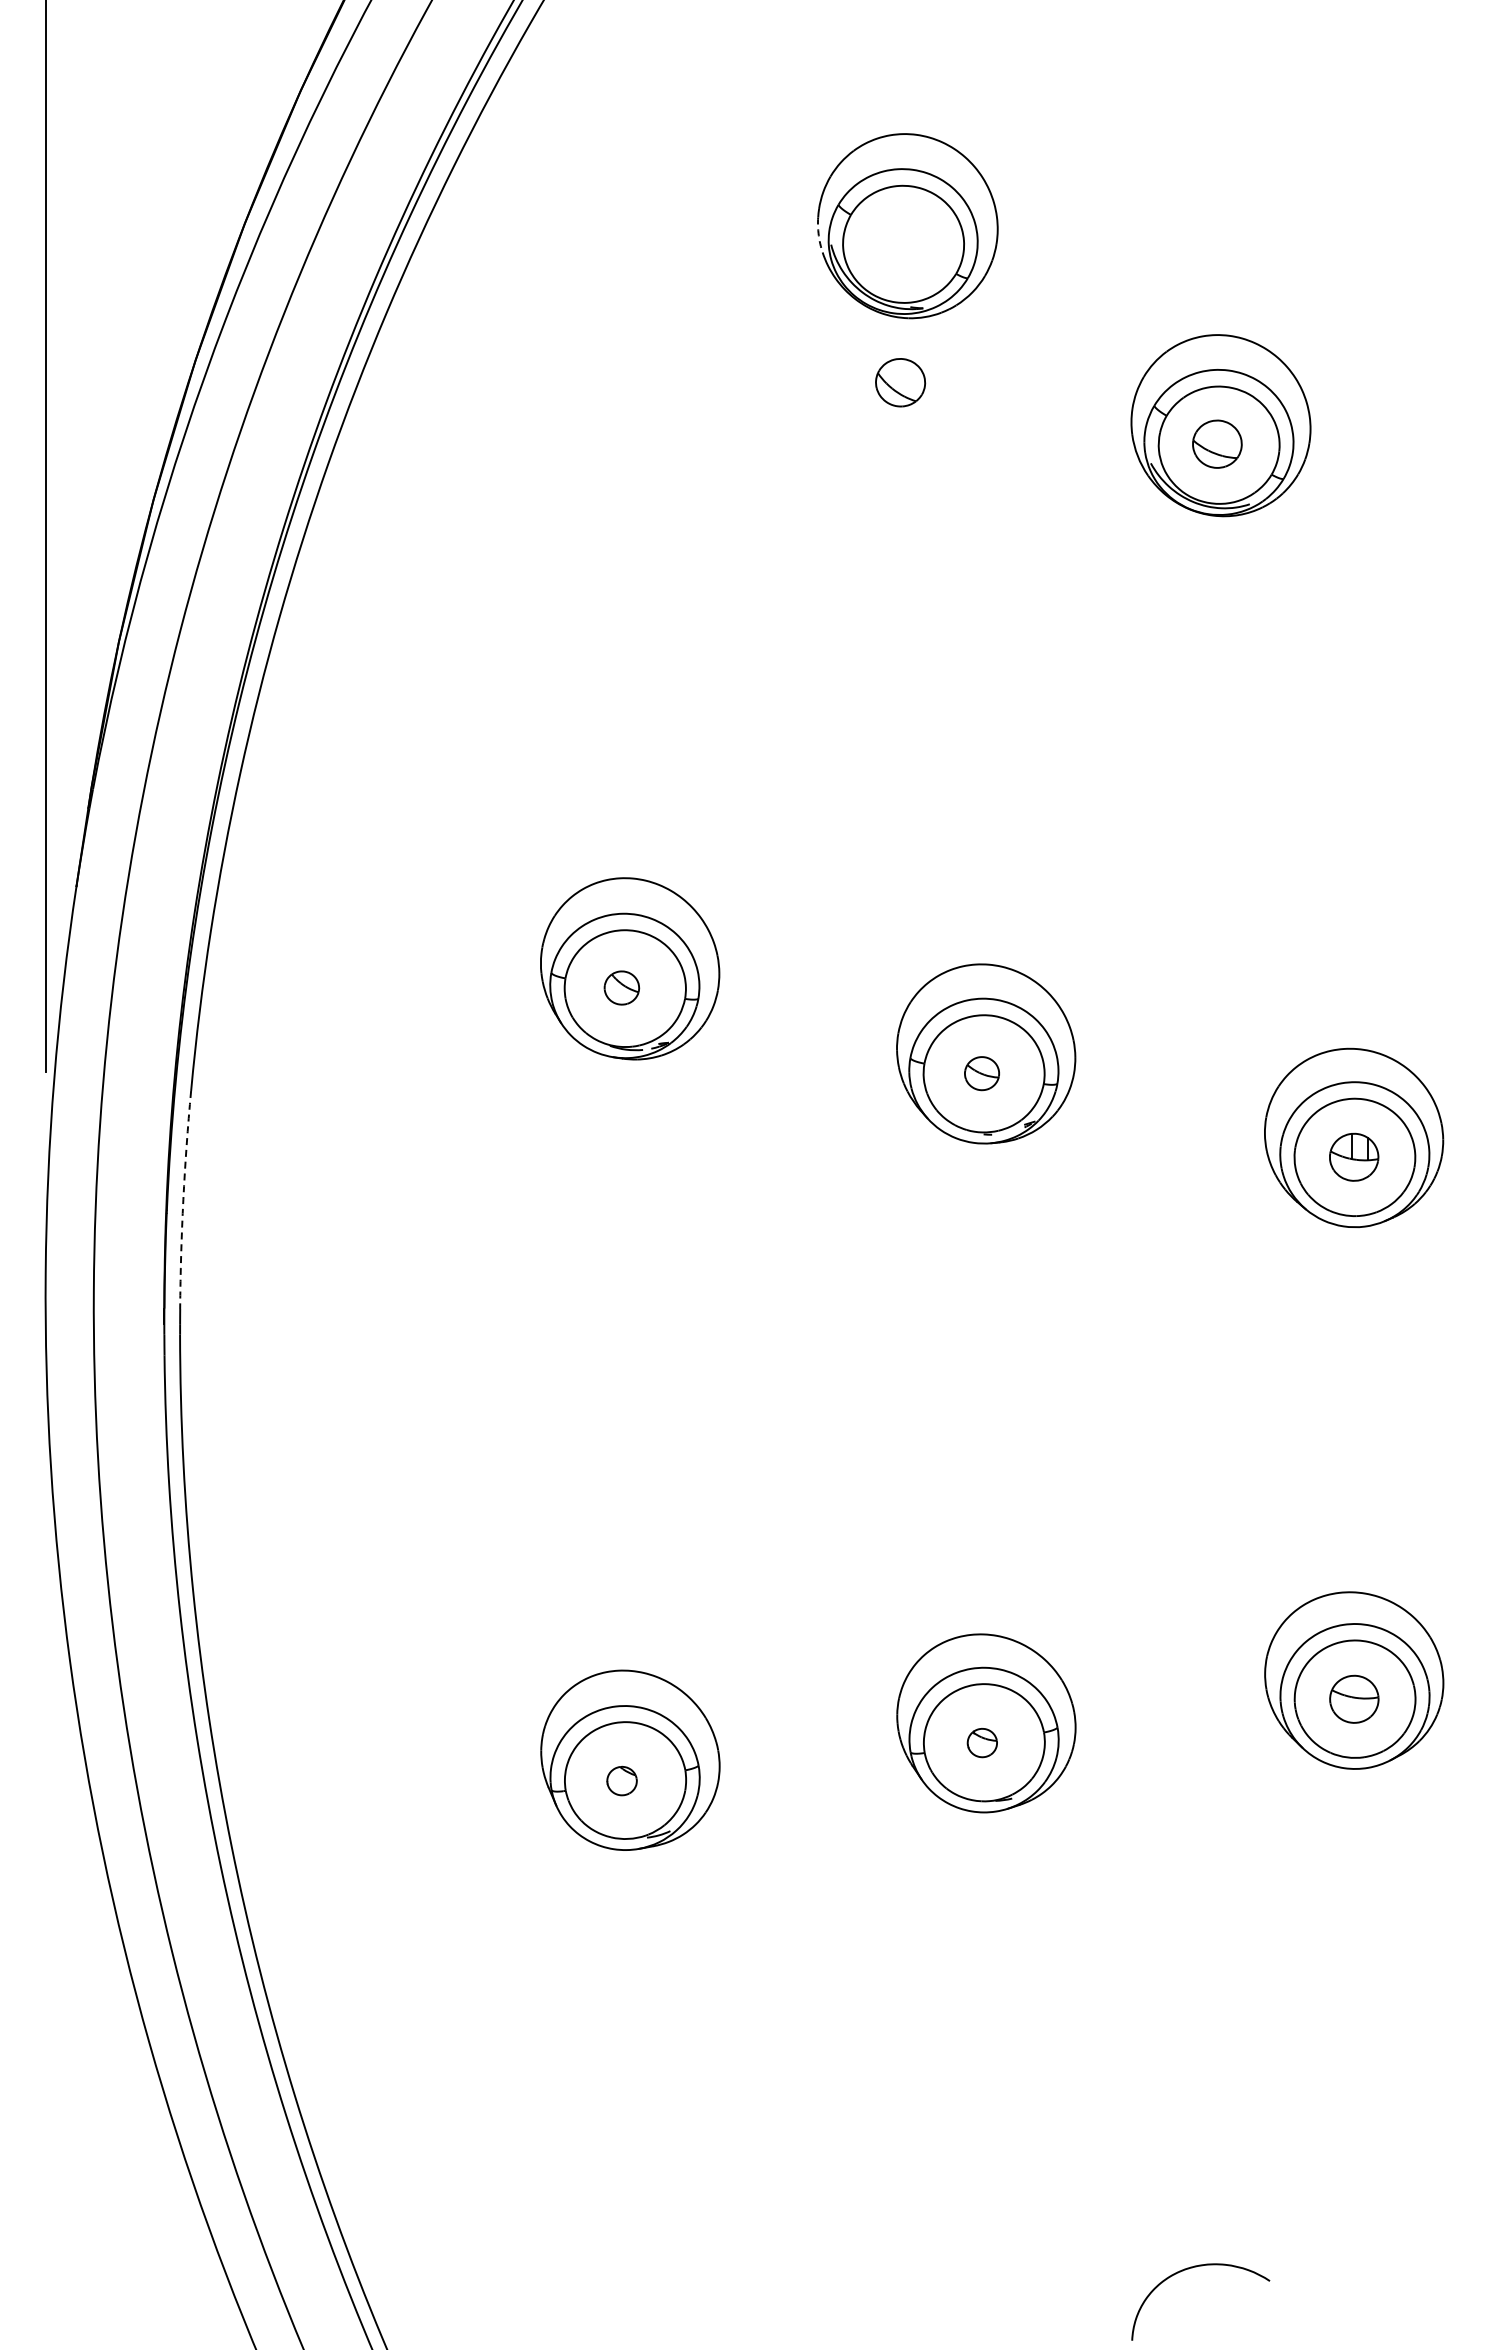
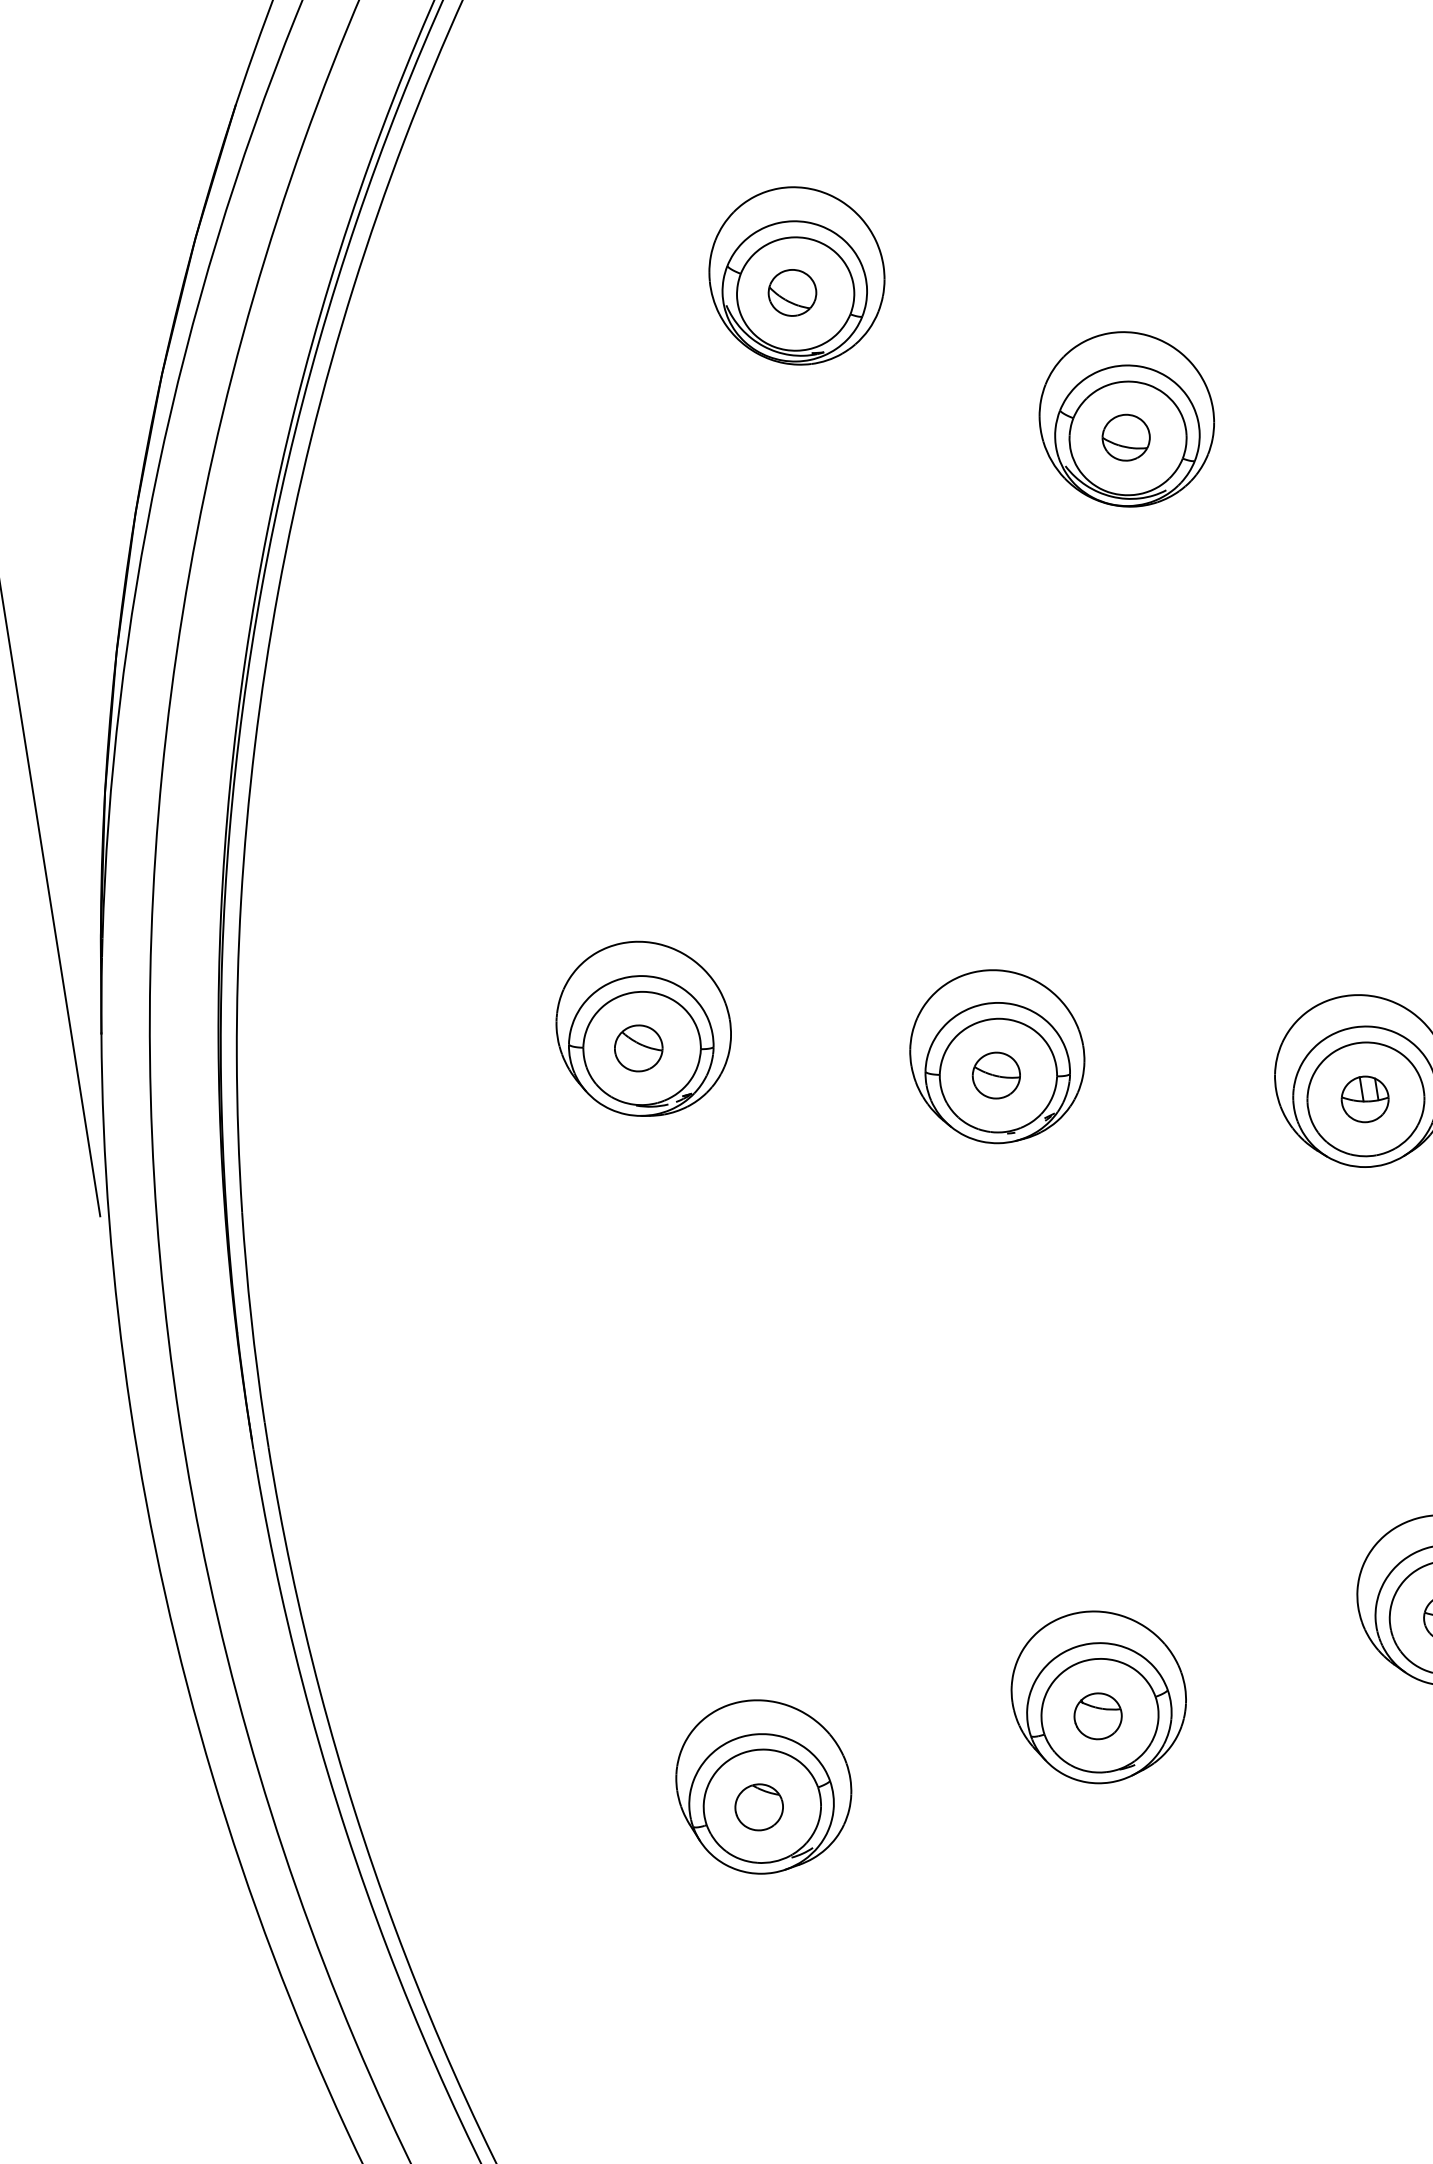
arc: (818, 235) -> (712, 298), dashed -> solid
part: (900, 382) -> (792, 292), moved
part: (621, 987) -> (638, 1047), size x1.43
part: (981, 1073) -> (995, 1075), size x1.43
arc: (183, 1199) -> (251, 1317), dashed -> solid
part: (982, 1742) -> (1098, 1715), size x1.67
part: (621, 1780) -> (758, 1806), size x1.67

